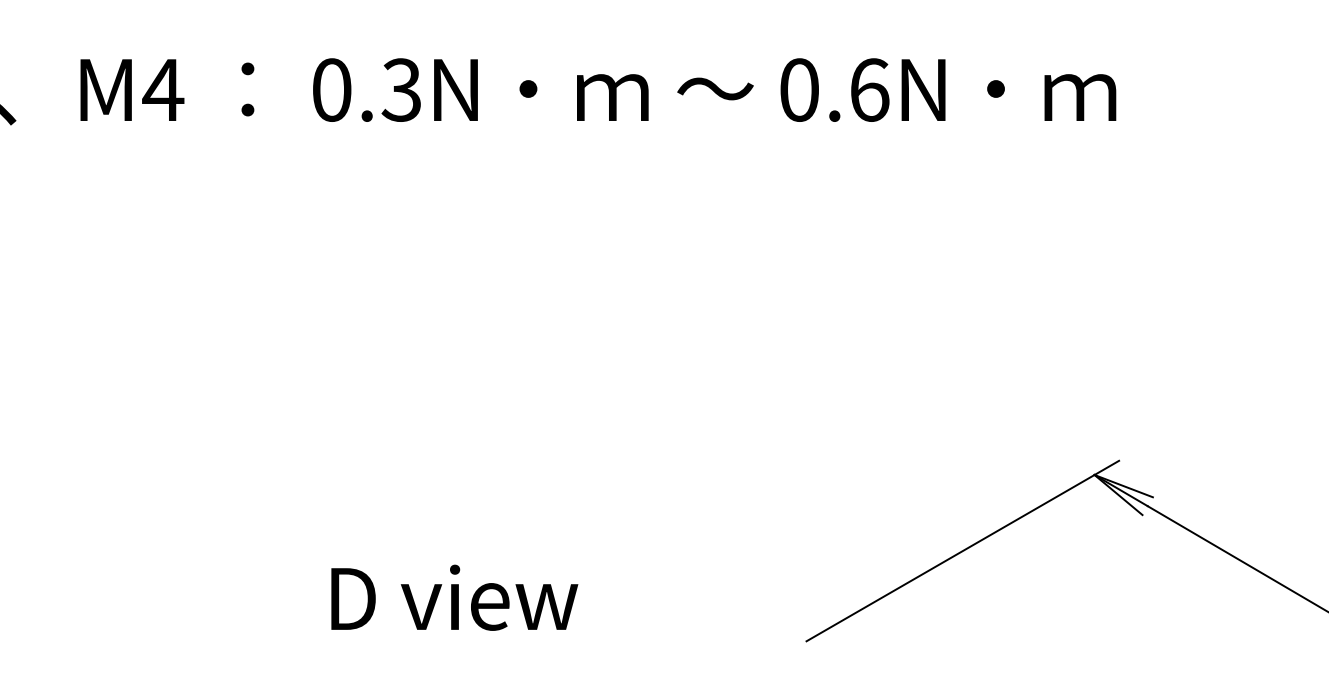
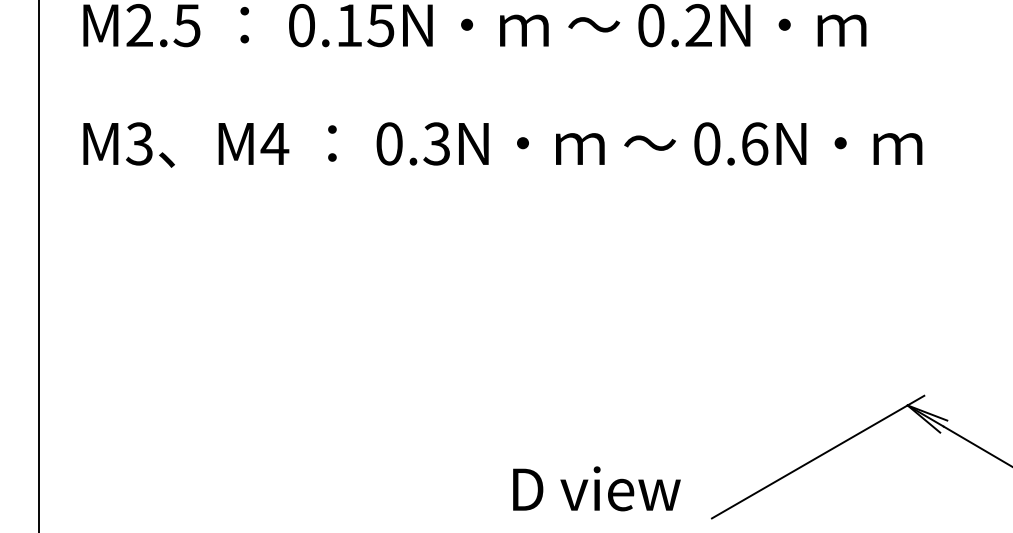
text: (454, 597) -> (596, 488), moved

